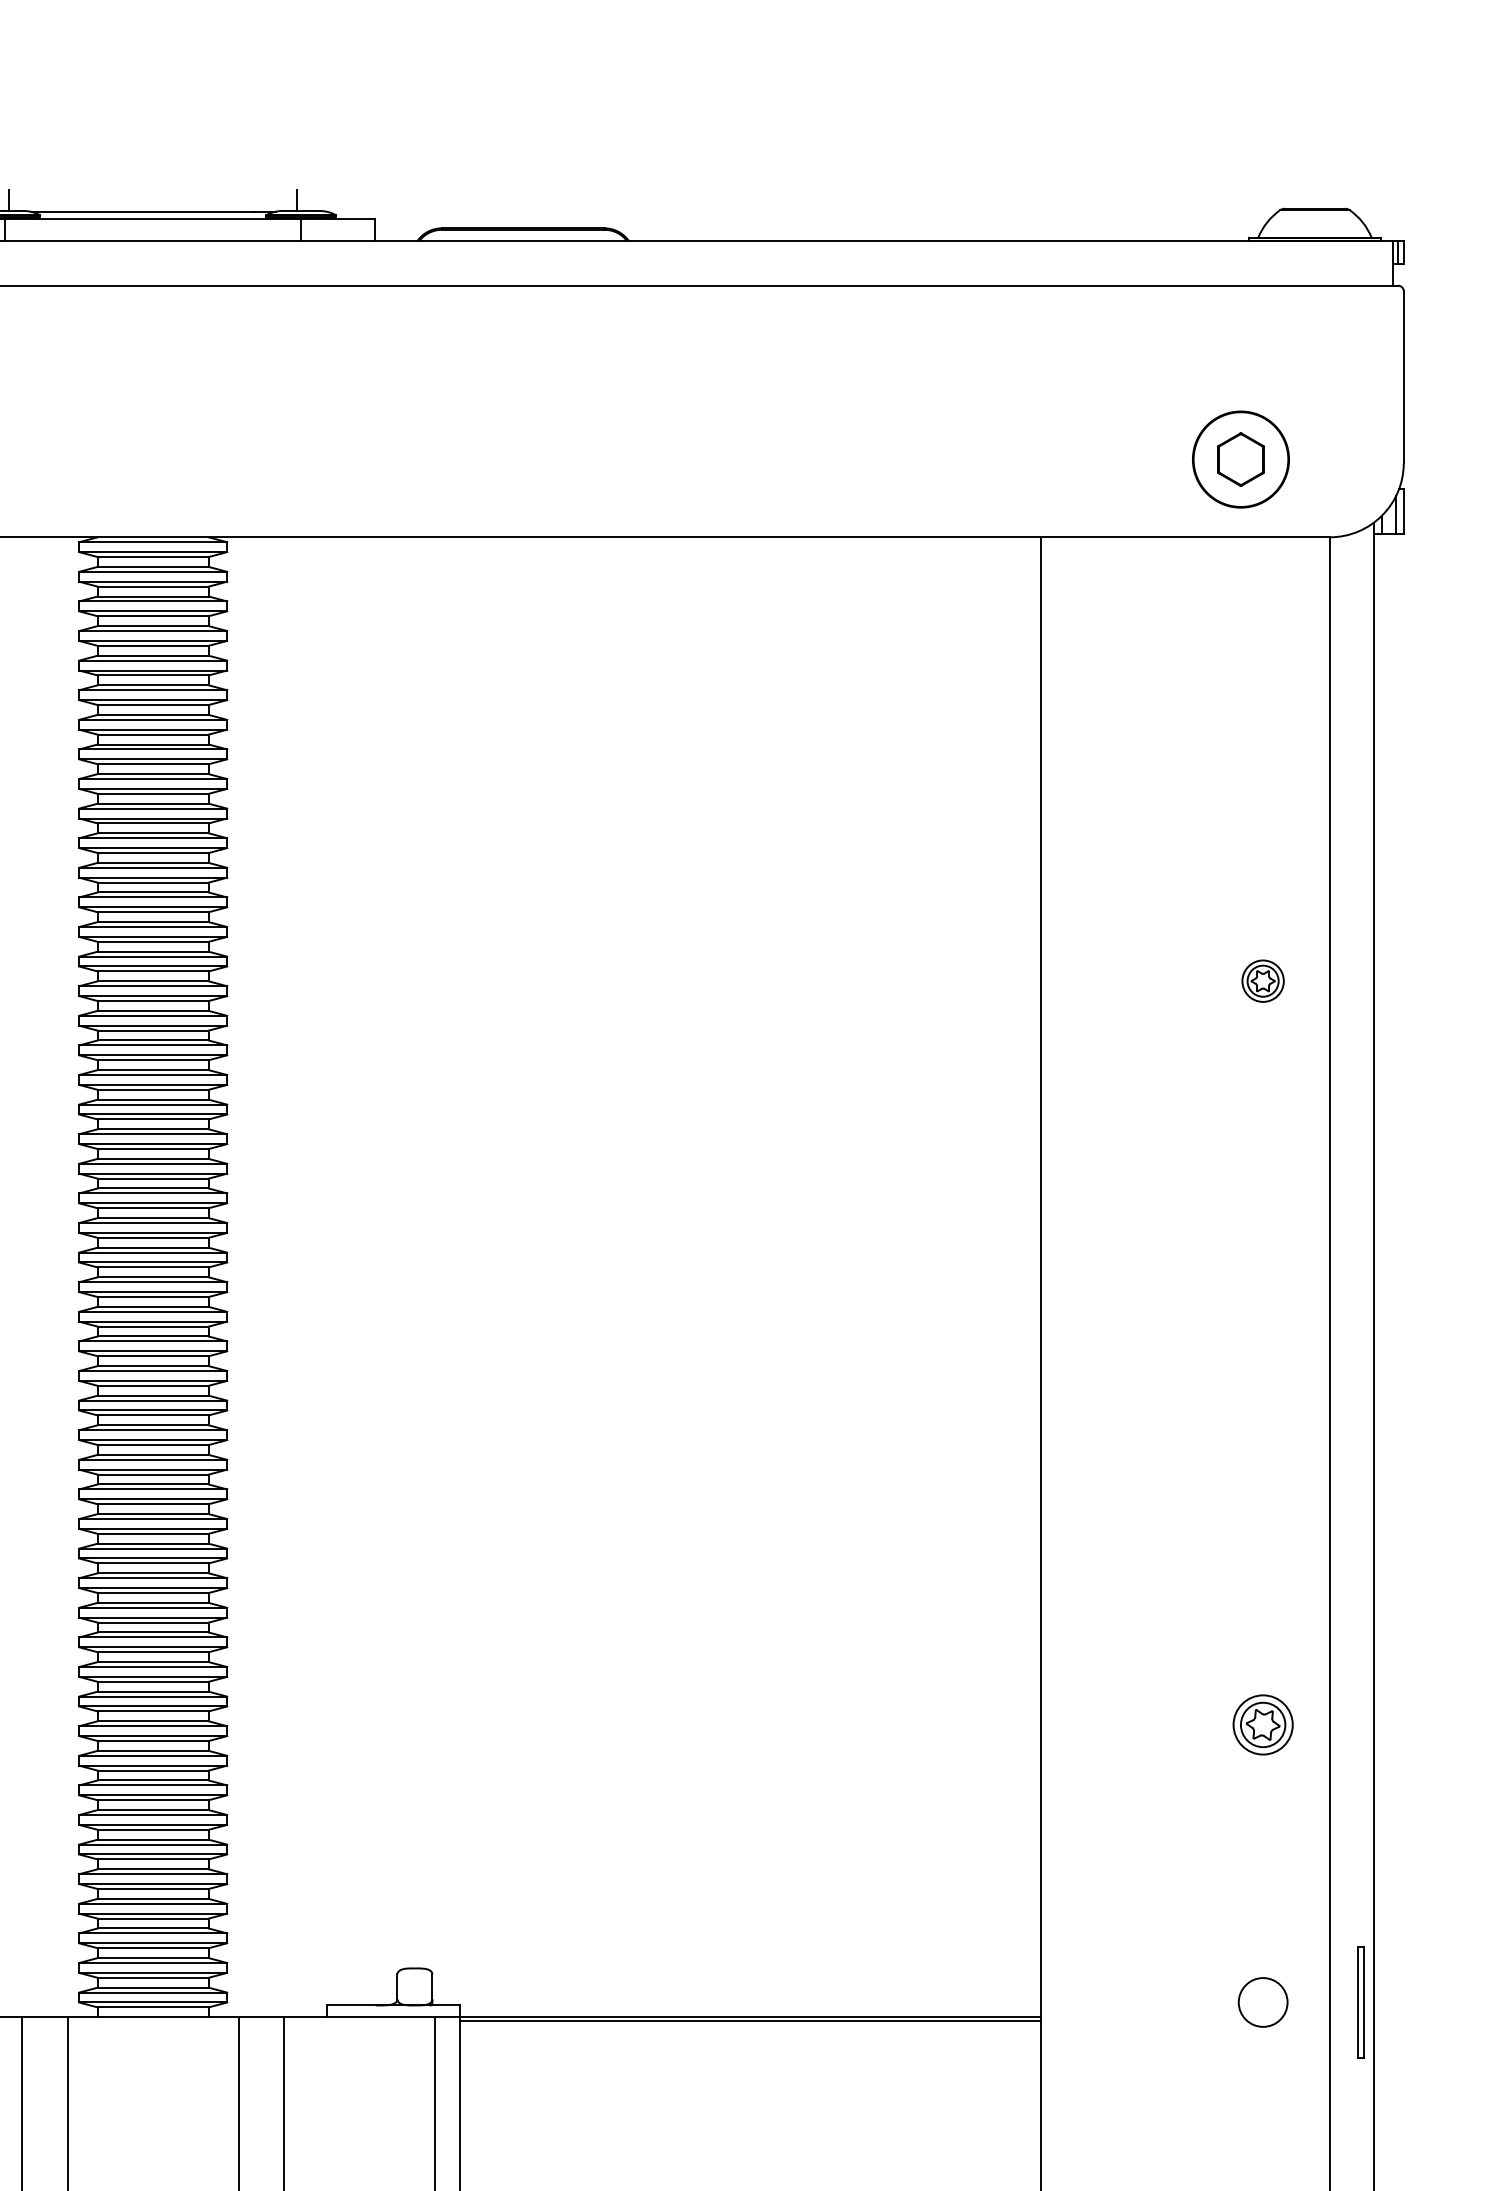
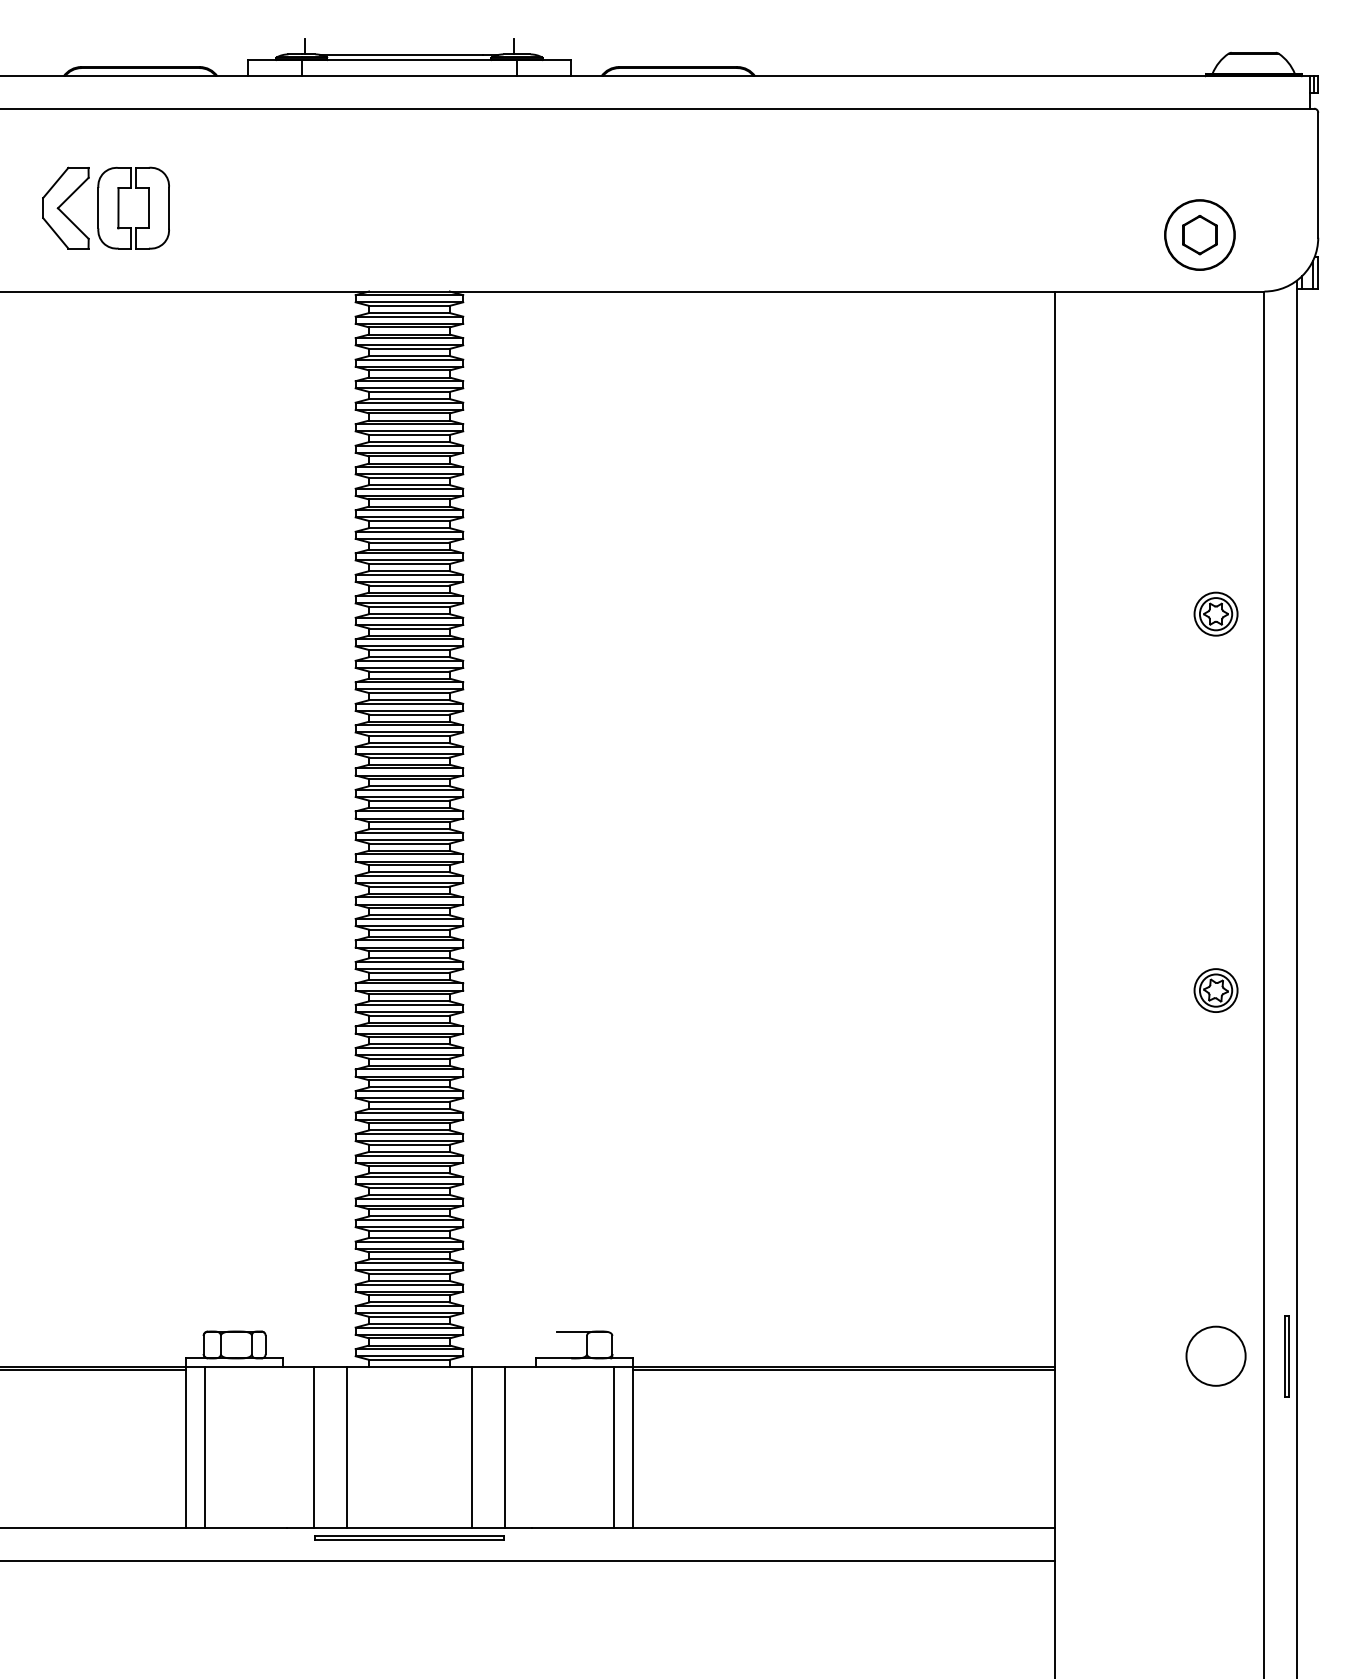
part: (1262, 980) -> (1215, 613), size x1.43
part: (1262, 1724) -> (1215, 990), moved
line: (389, 1968) -> (581, 1331), added
circle: (1262, 2001) -> (1215, 1355), size x1.67

